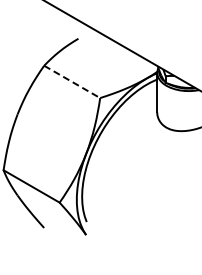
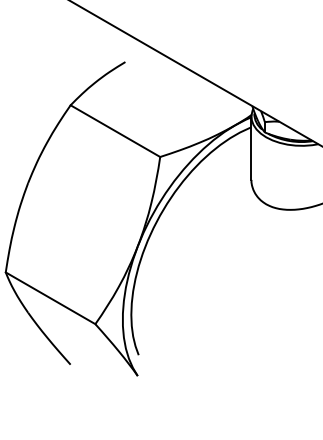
line: (72, 82) -> (115, 132), dashed -> solid

